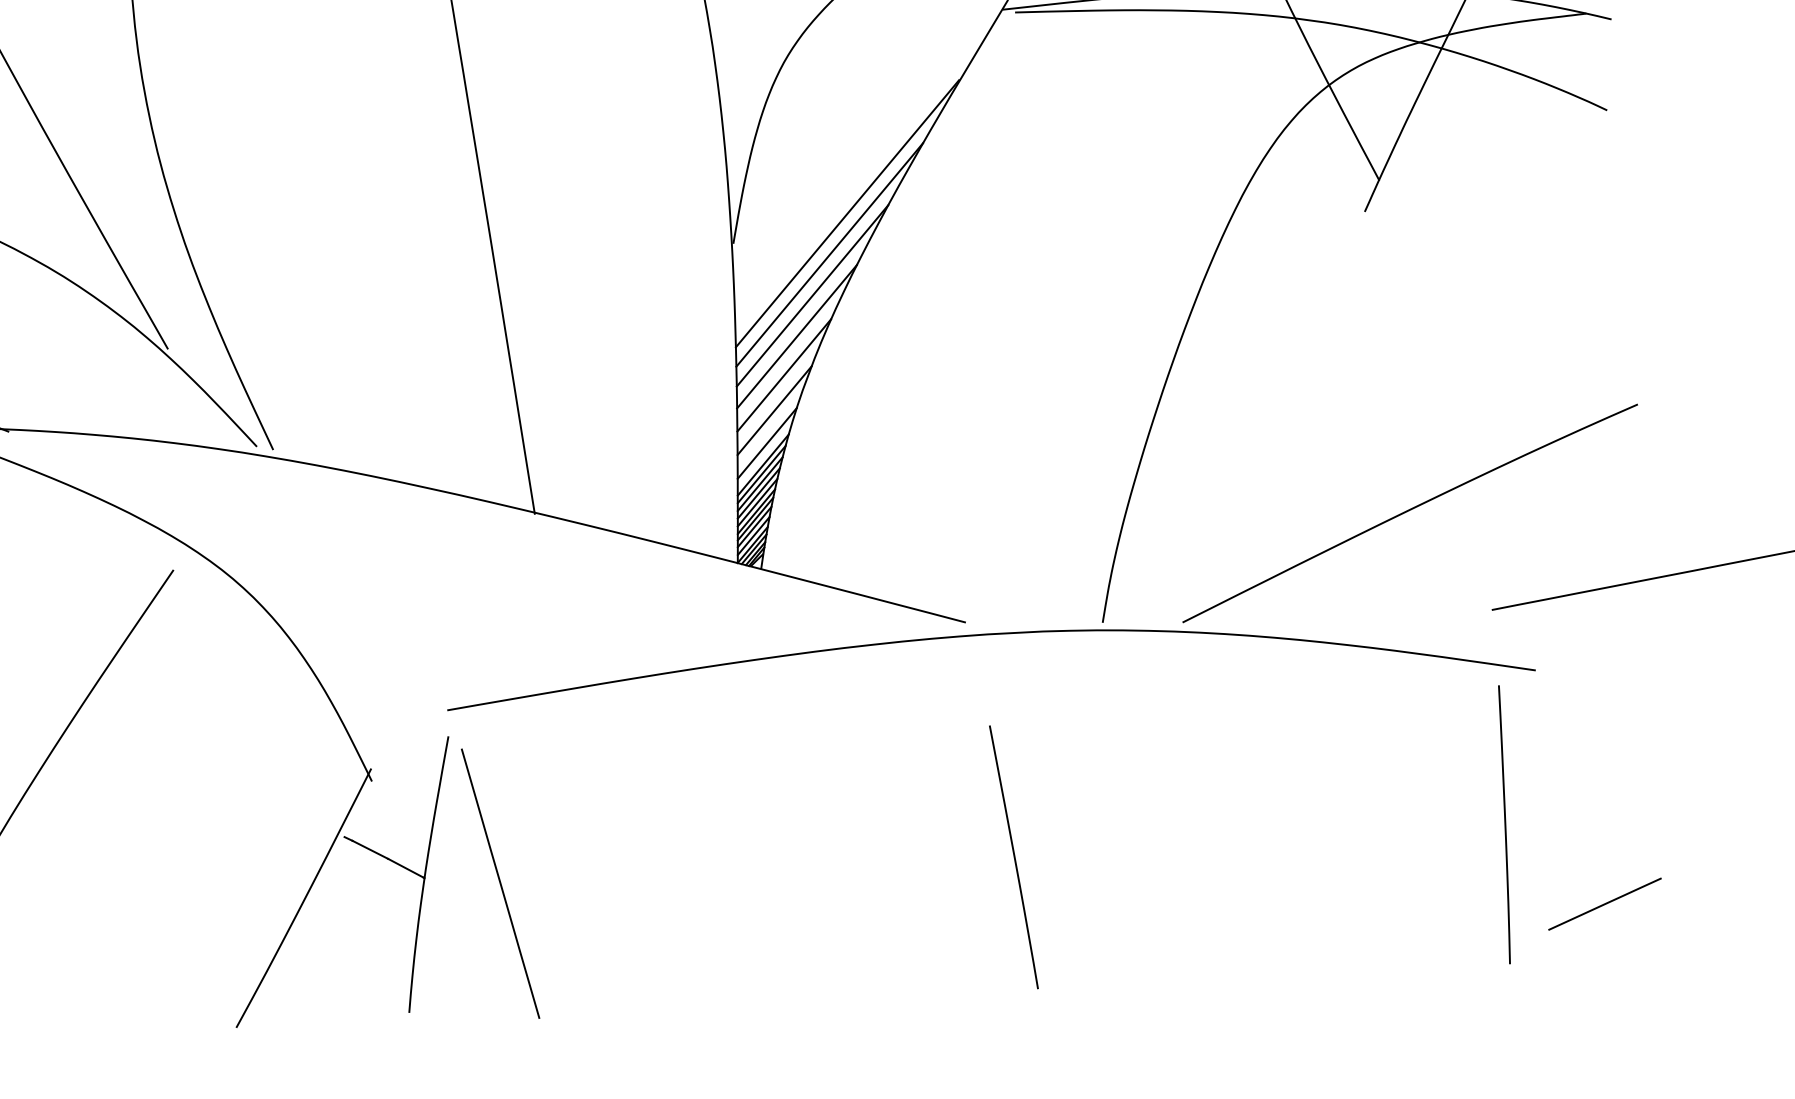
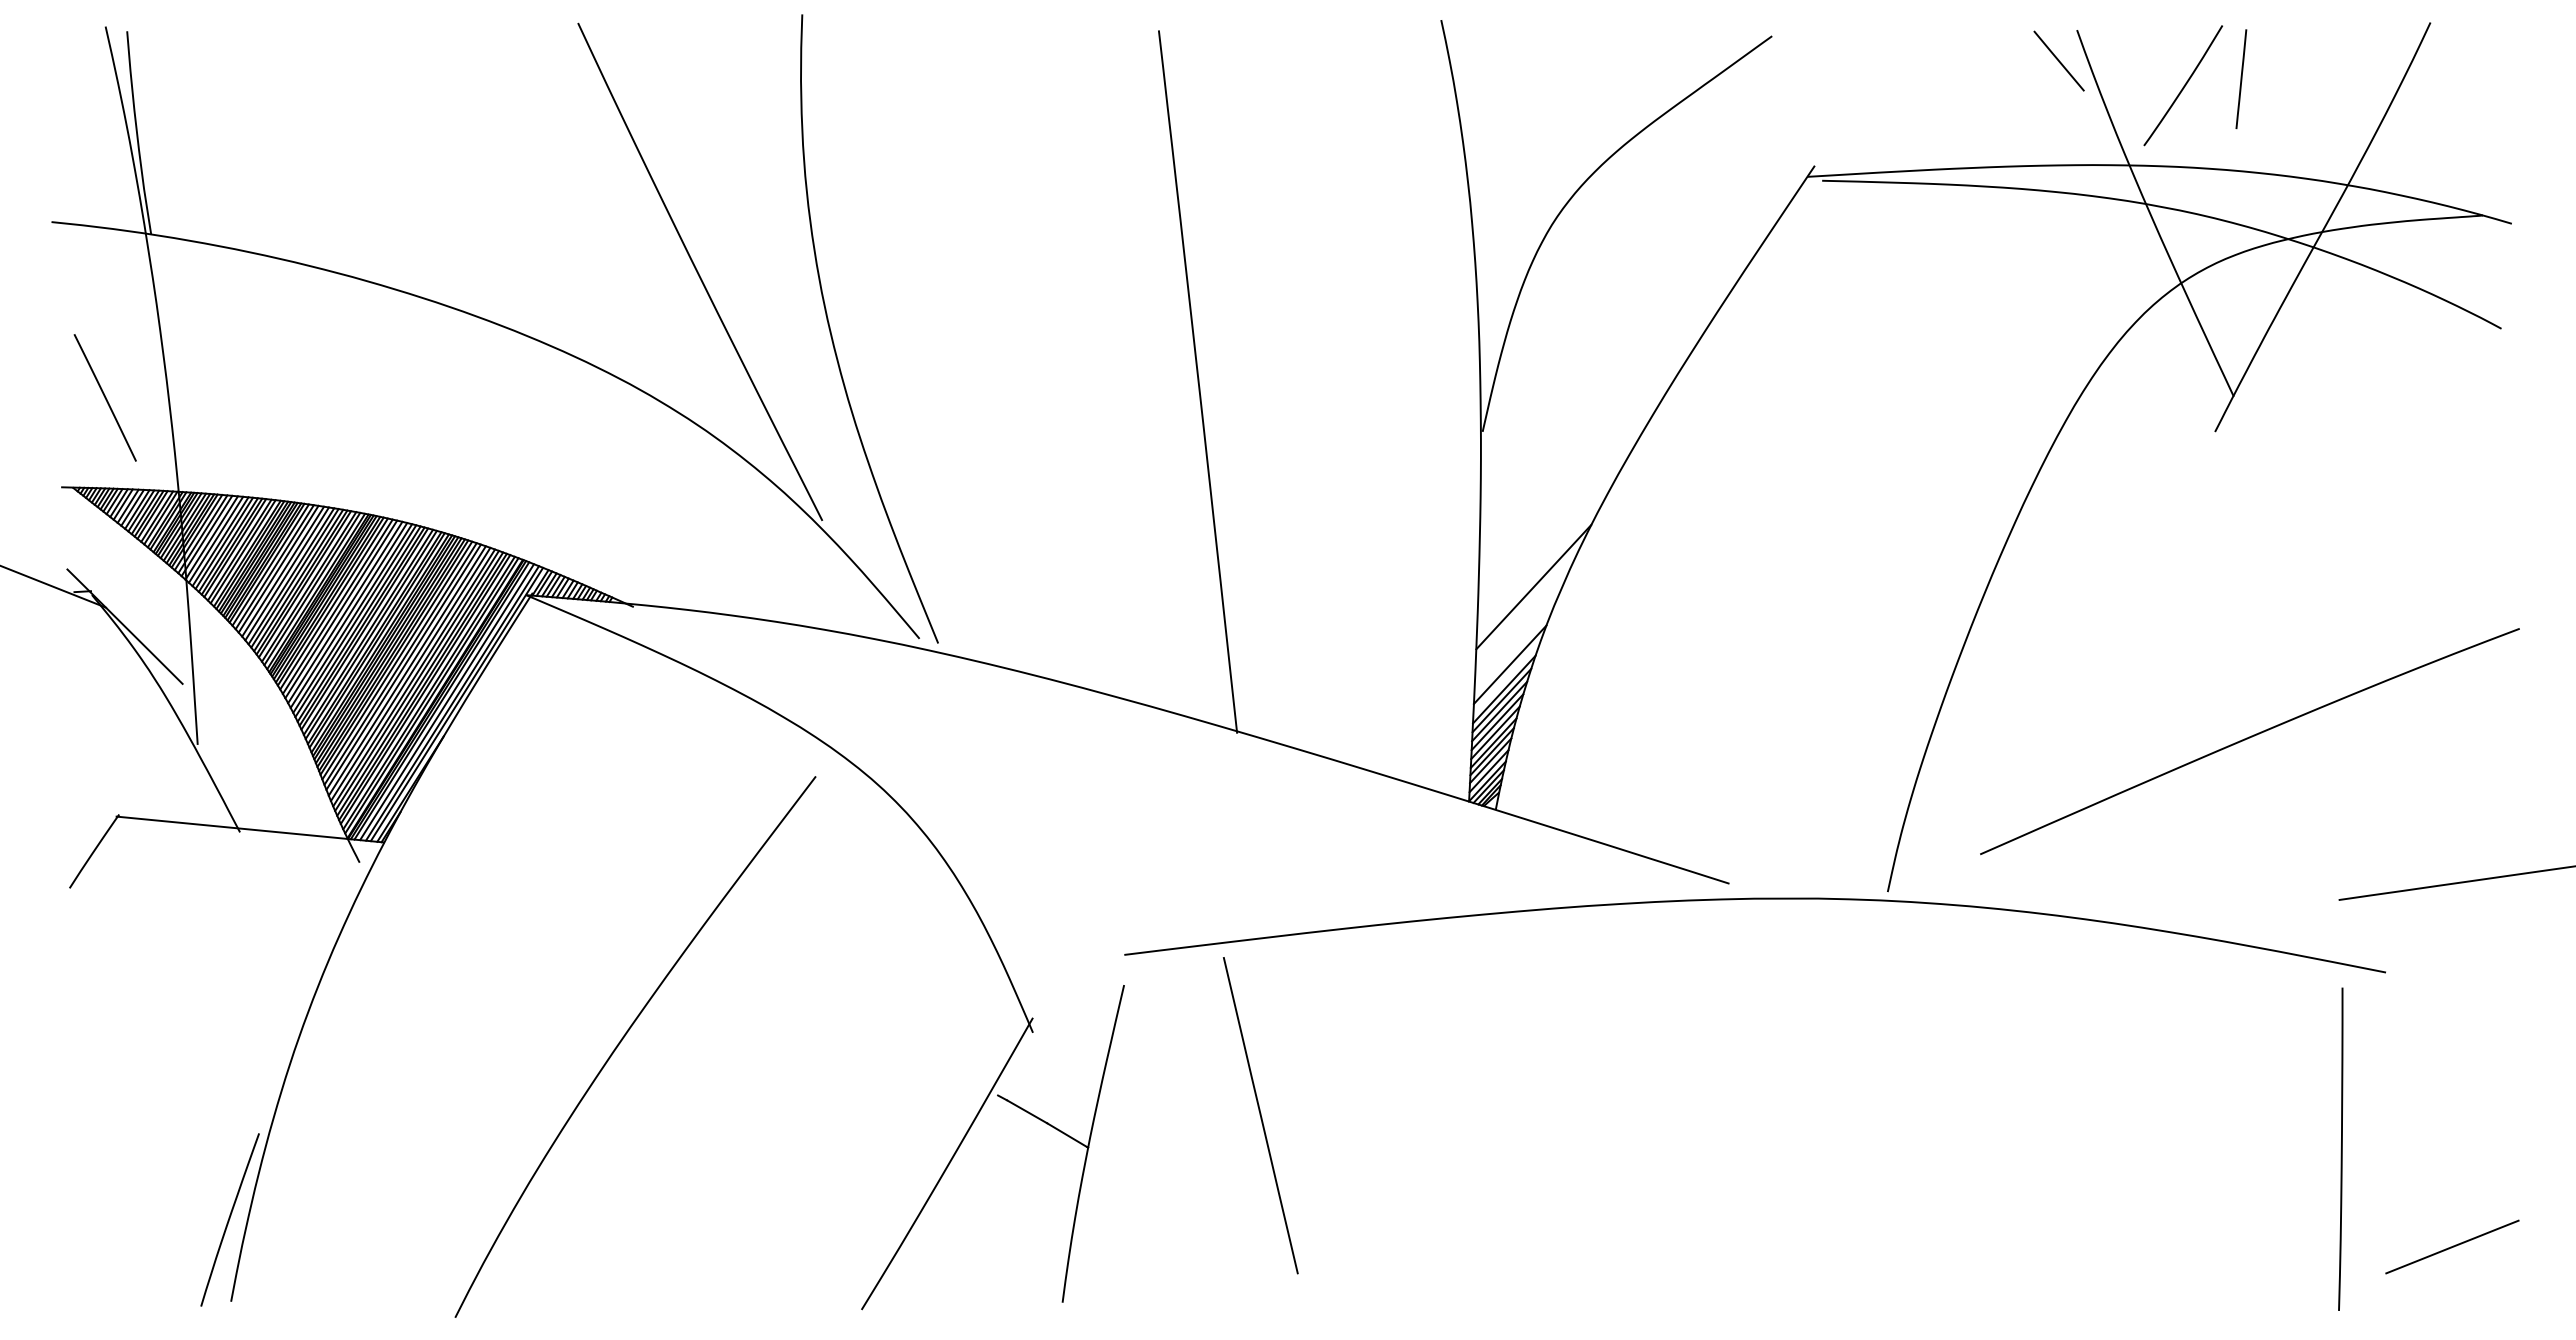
line: (847, 213) -> (1616, 403), removed
line: (829, 255) -> (1593, 450), removed
line: (812, 295) -> (1571, 496), removed
line: (796, 336) -> (1550, 542), removed
line: (774, 410) -> (1520, 627), removed
curve: (1408, 511) -> (2247, 739), moved
line: (1014, 857) -> (1771, 1158), removed
line: (500, 883) -> (1260, 1115), moved

